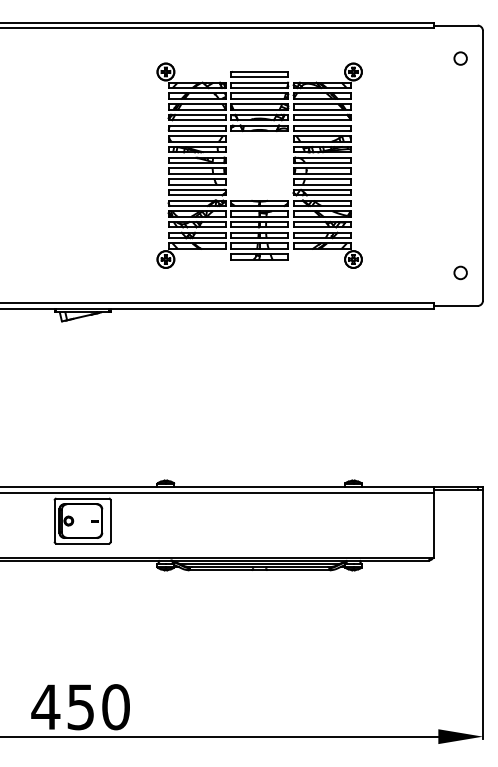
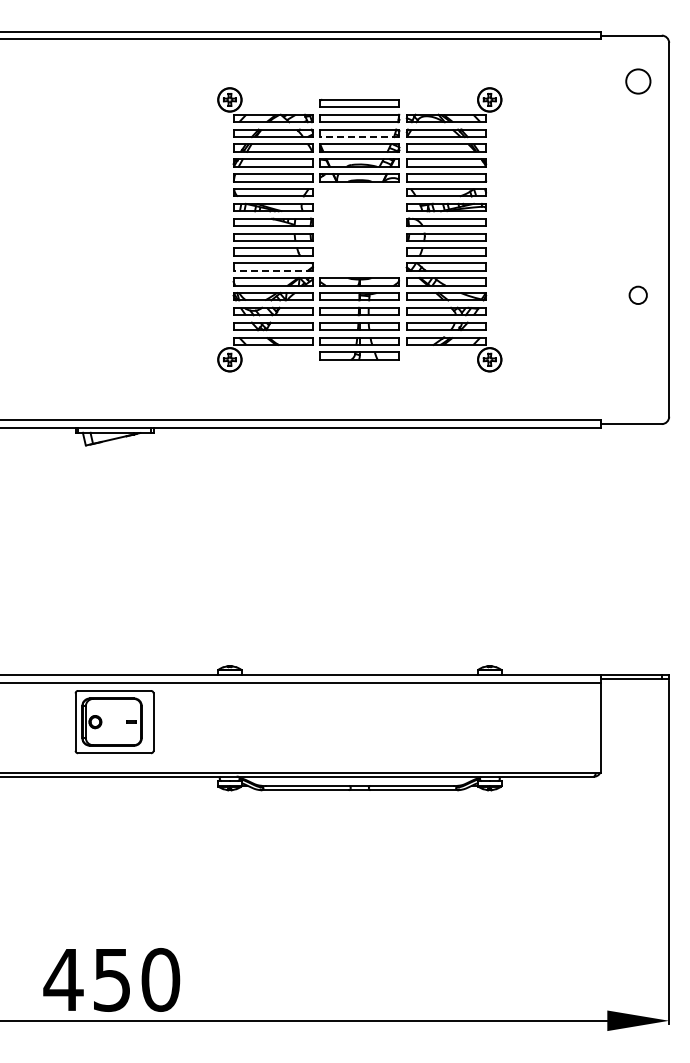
circle: (460, 57) -> (637, 80), size x1.4
line: (259, 99) -> (359, 137), solid -> dashed
line: (197, 195) -> (273, 270), solid -> dashed
circle: (460, 272) -> (637, 294), moved
line: (259, 563) -> (359, 781), removed

